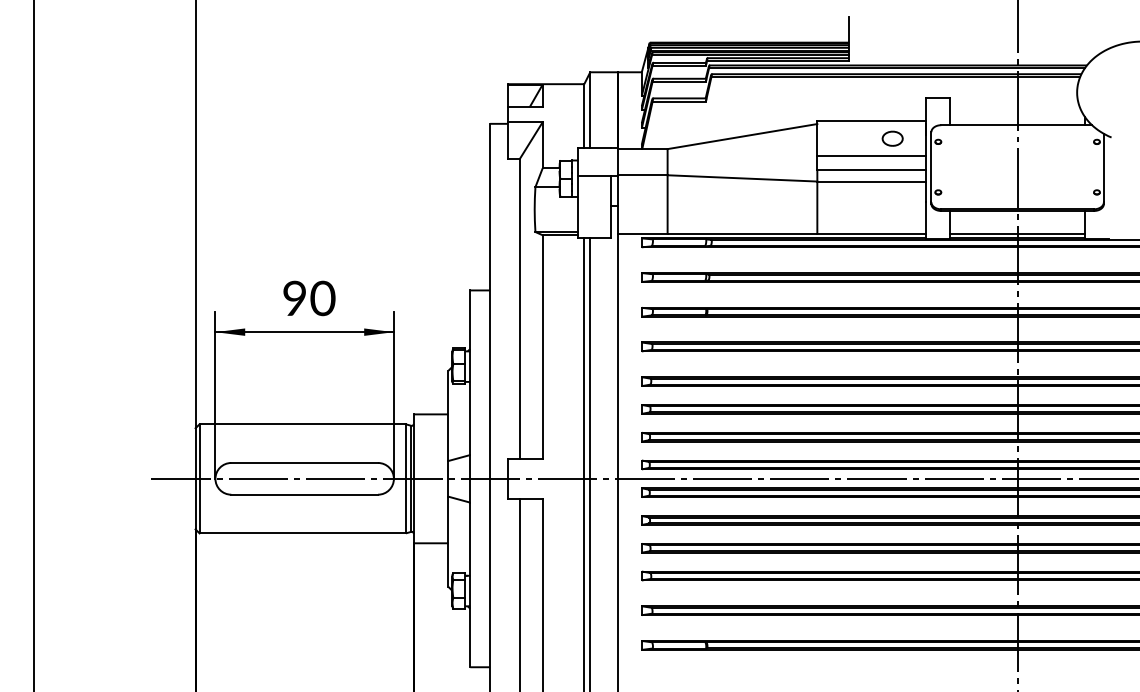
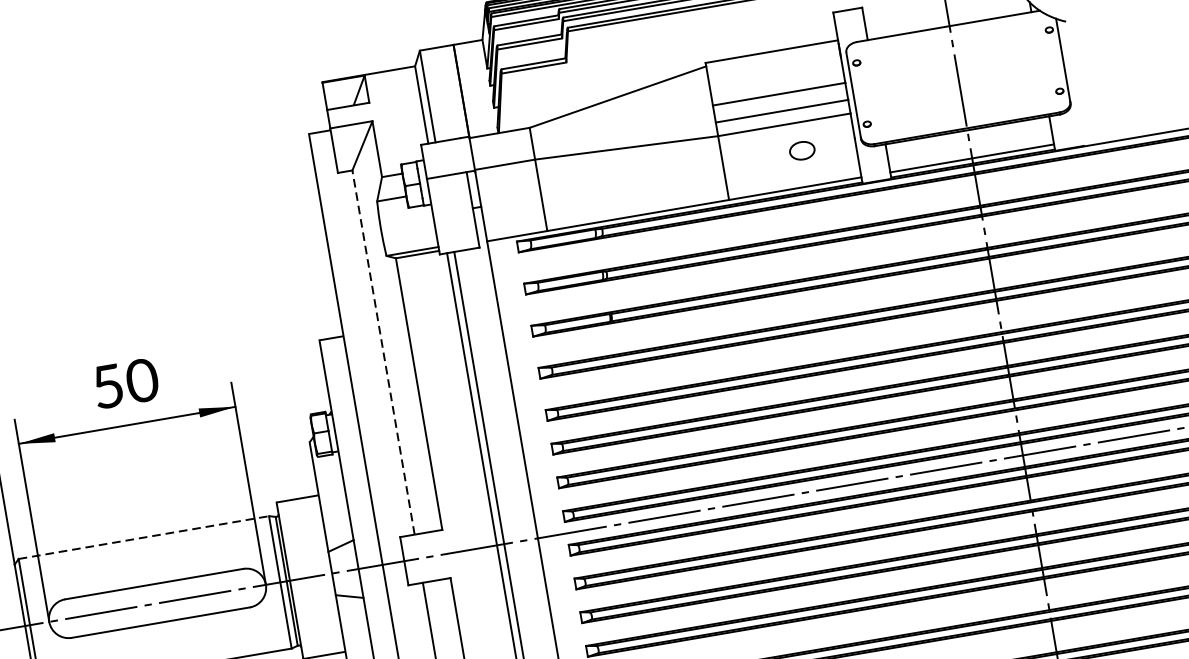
part: (892, 138) -> (802, 150), moved
text: (294, 298) -> (107, 386), 90 -> 50
line: (519, 308) -> (382, 352), solid -> dashed
line: (303, 424) -> (144, 537), solid -> dashed

